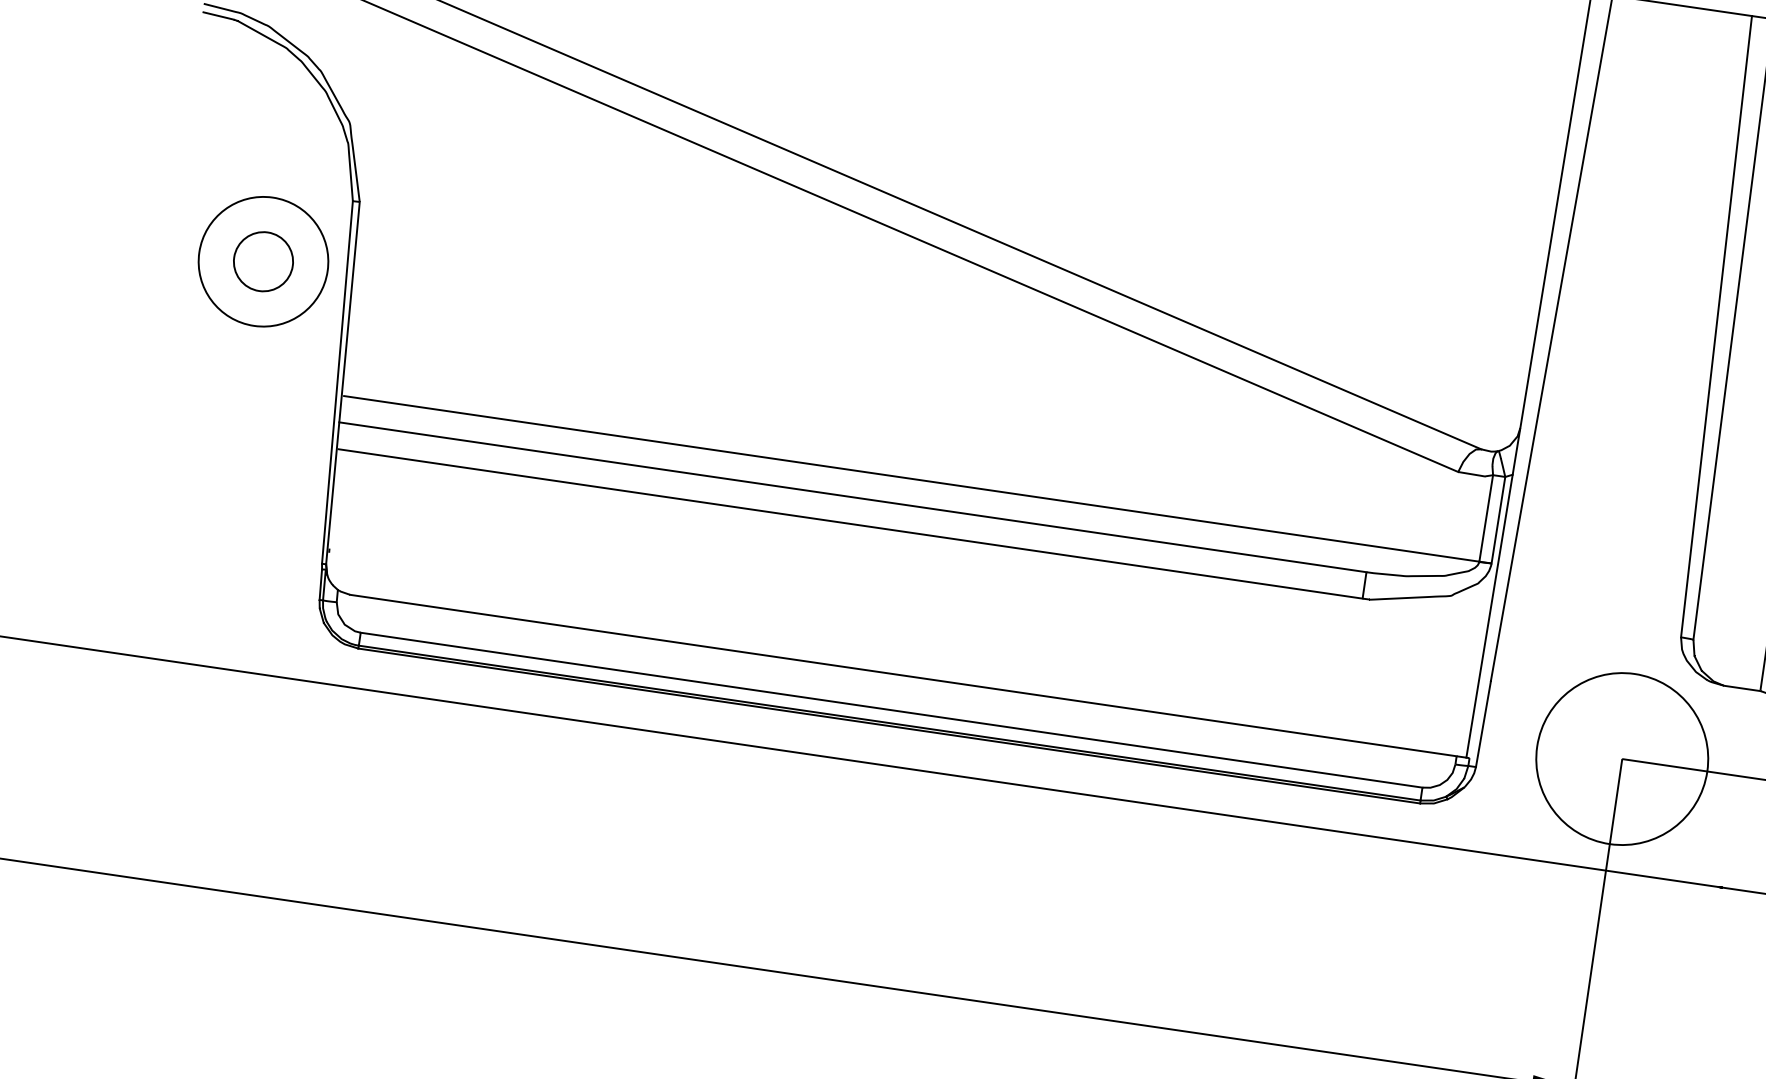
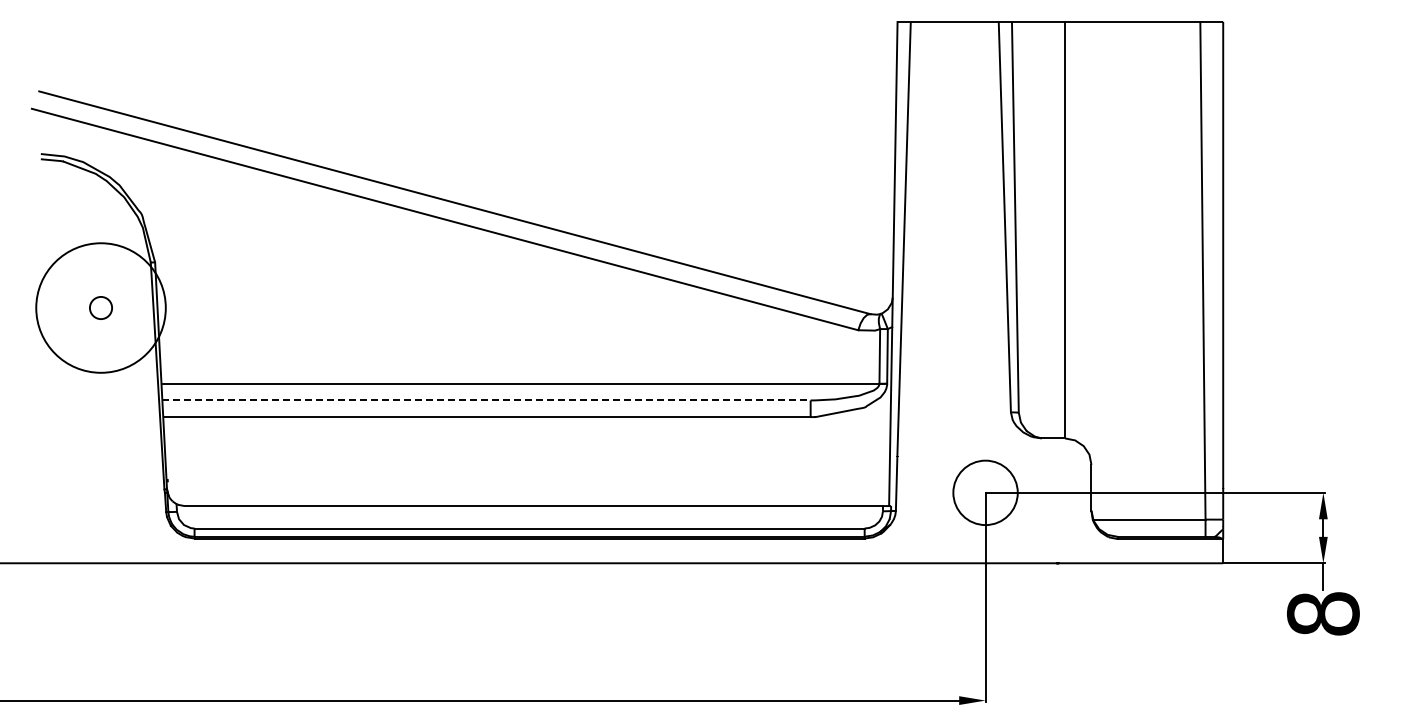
circle: (262, 260) -> (100, 307), size x0.6
circle: (262, 260) -> (100, 307), size x1.6
line: (854, 497) -> (487, 400), solid -> dashed
circle: (1622, 758) -> (985, 492), size x0.6

